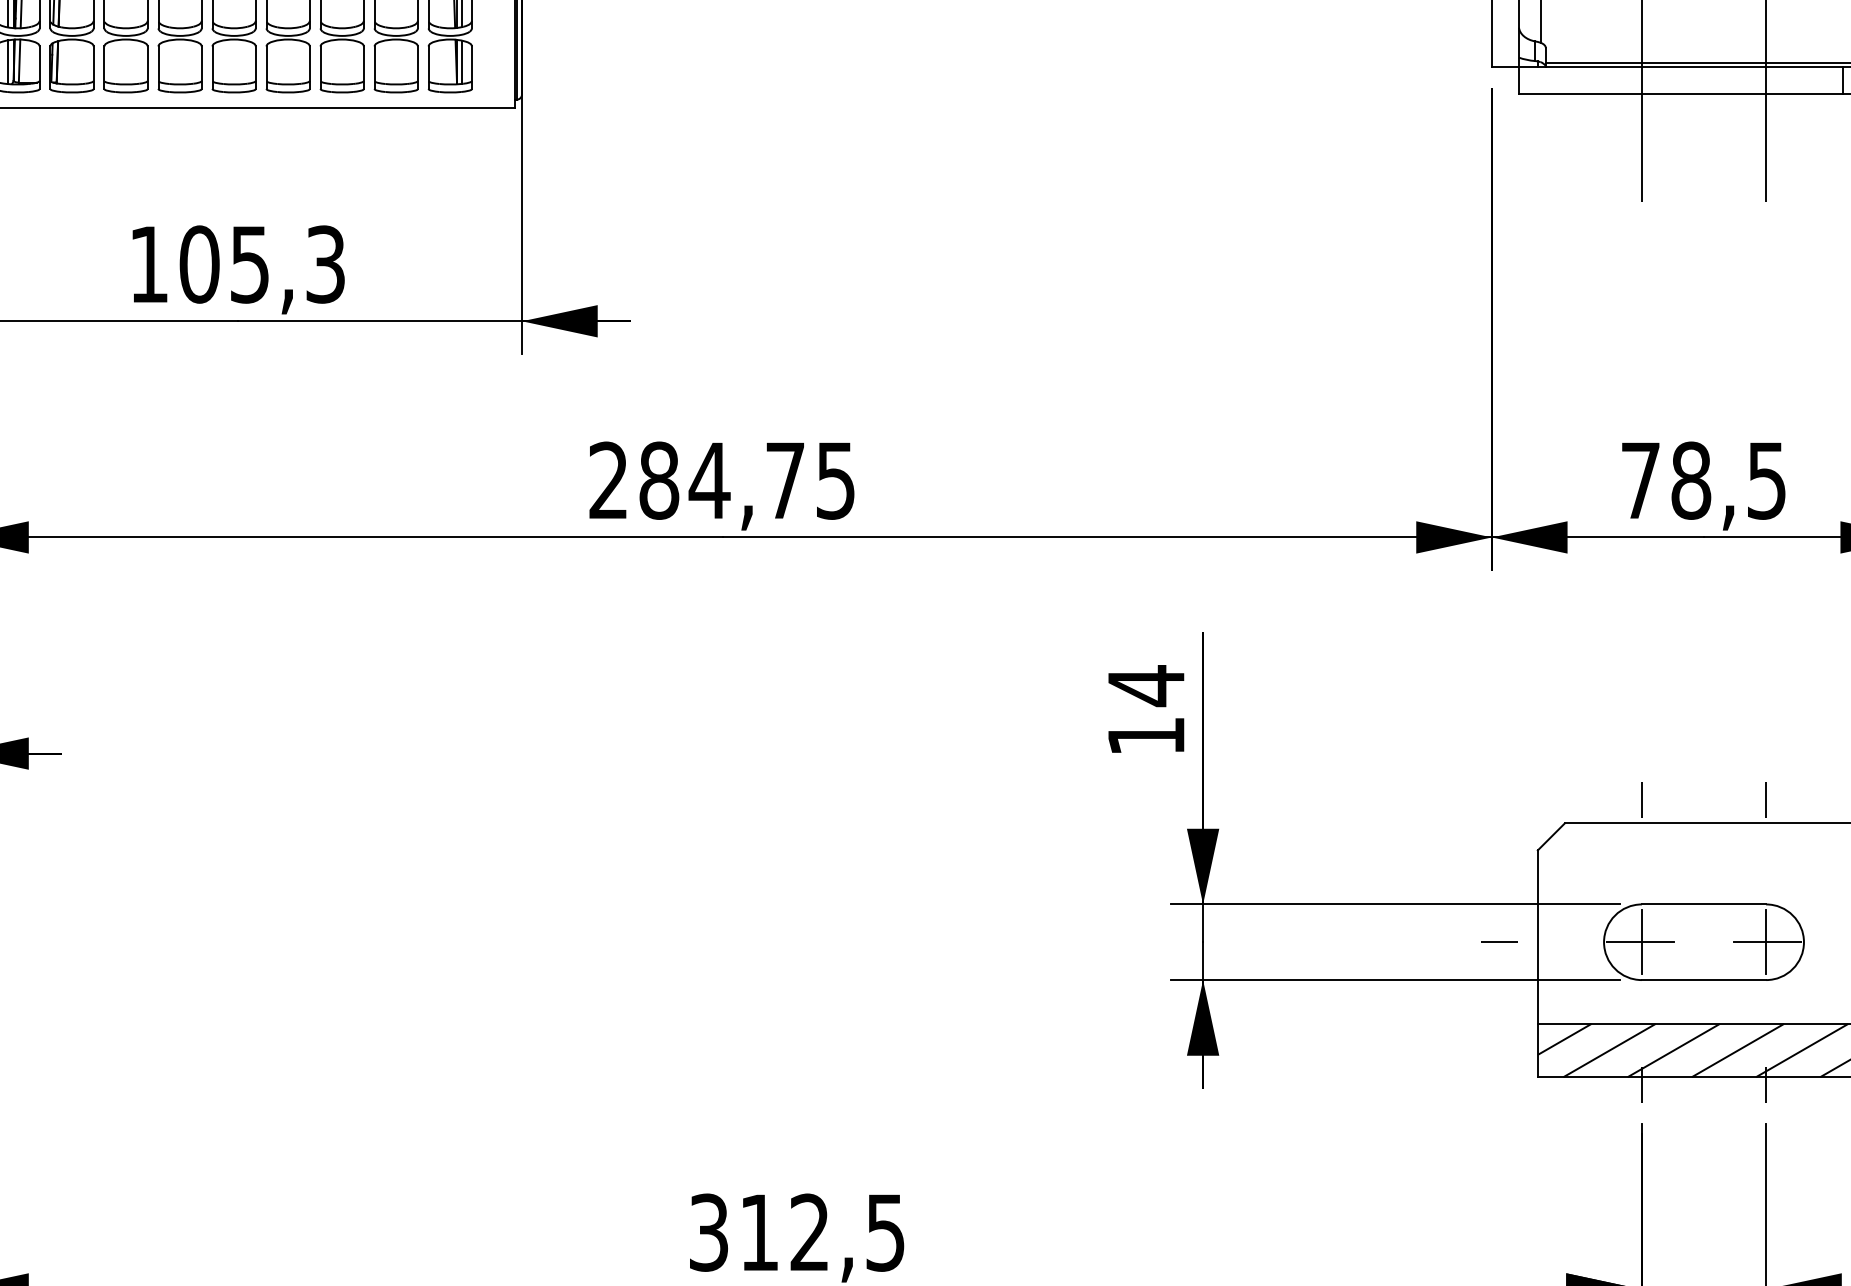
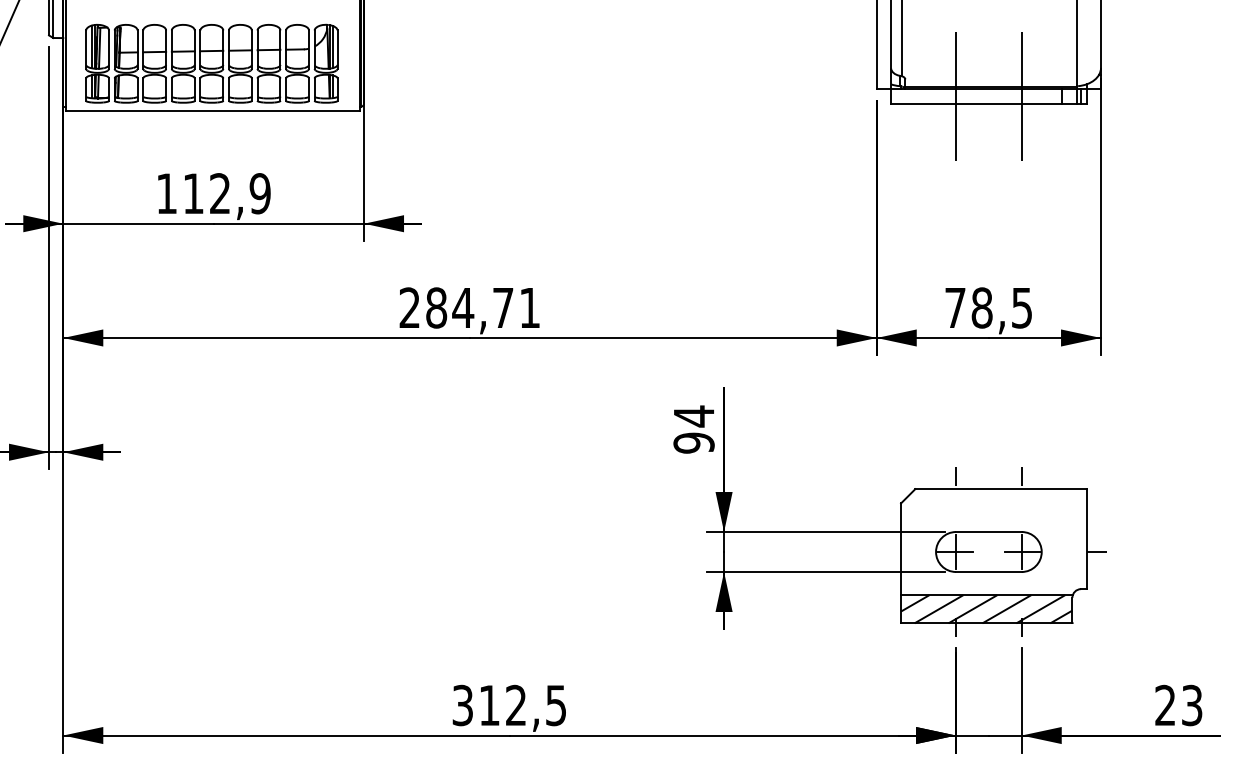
text: (261, 264) -> (226, 193), 105,3 -> 112,9
text: (835, 481) -> (529, 308), 284,75 -> 284,71
text: (1145, 735) -> (693, 442), 14 -> 94
line: (1498, 941) -> (880, 551), removed

